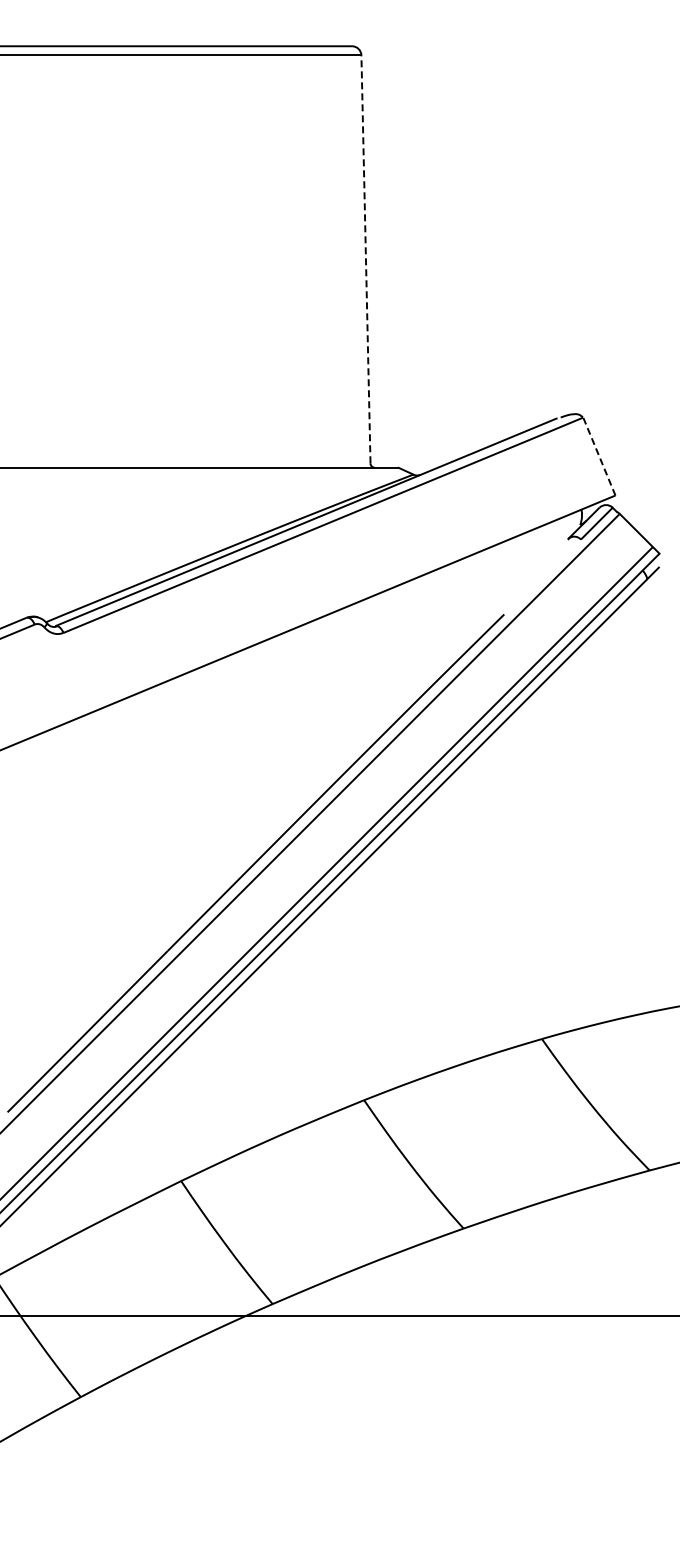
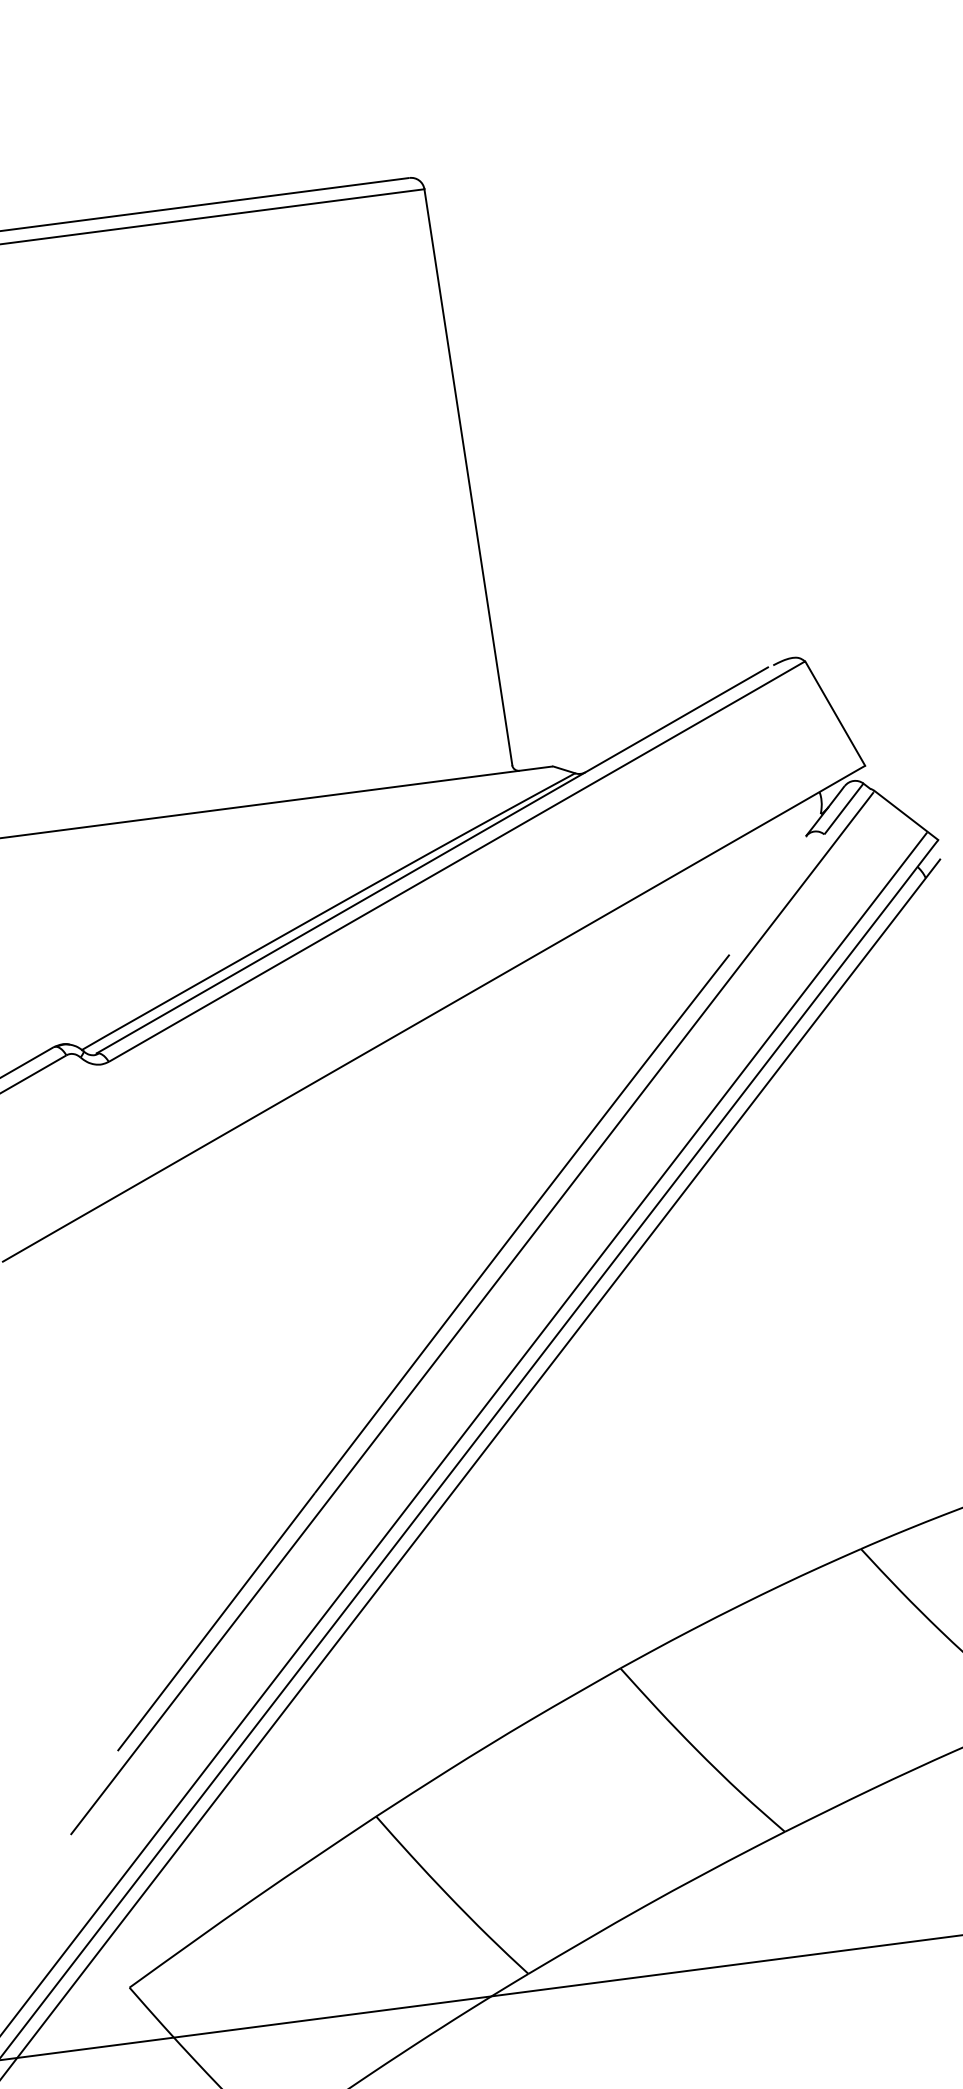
line: (365, 259) -> (467, 477), dashed -> solid
line: (599, 456) -> (835, 713), dashed -> solid

